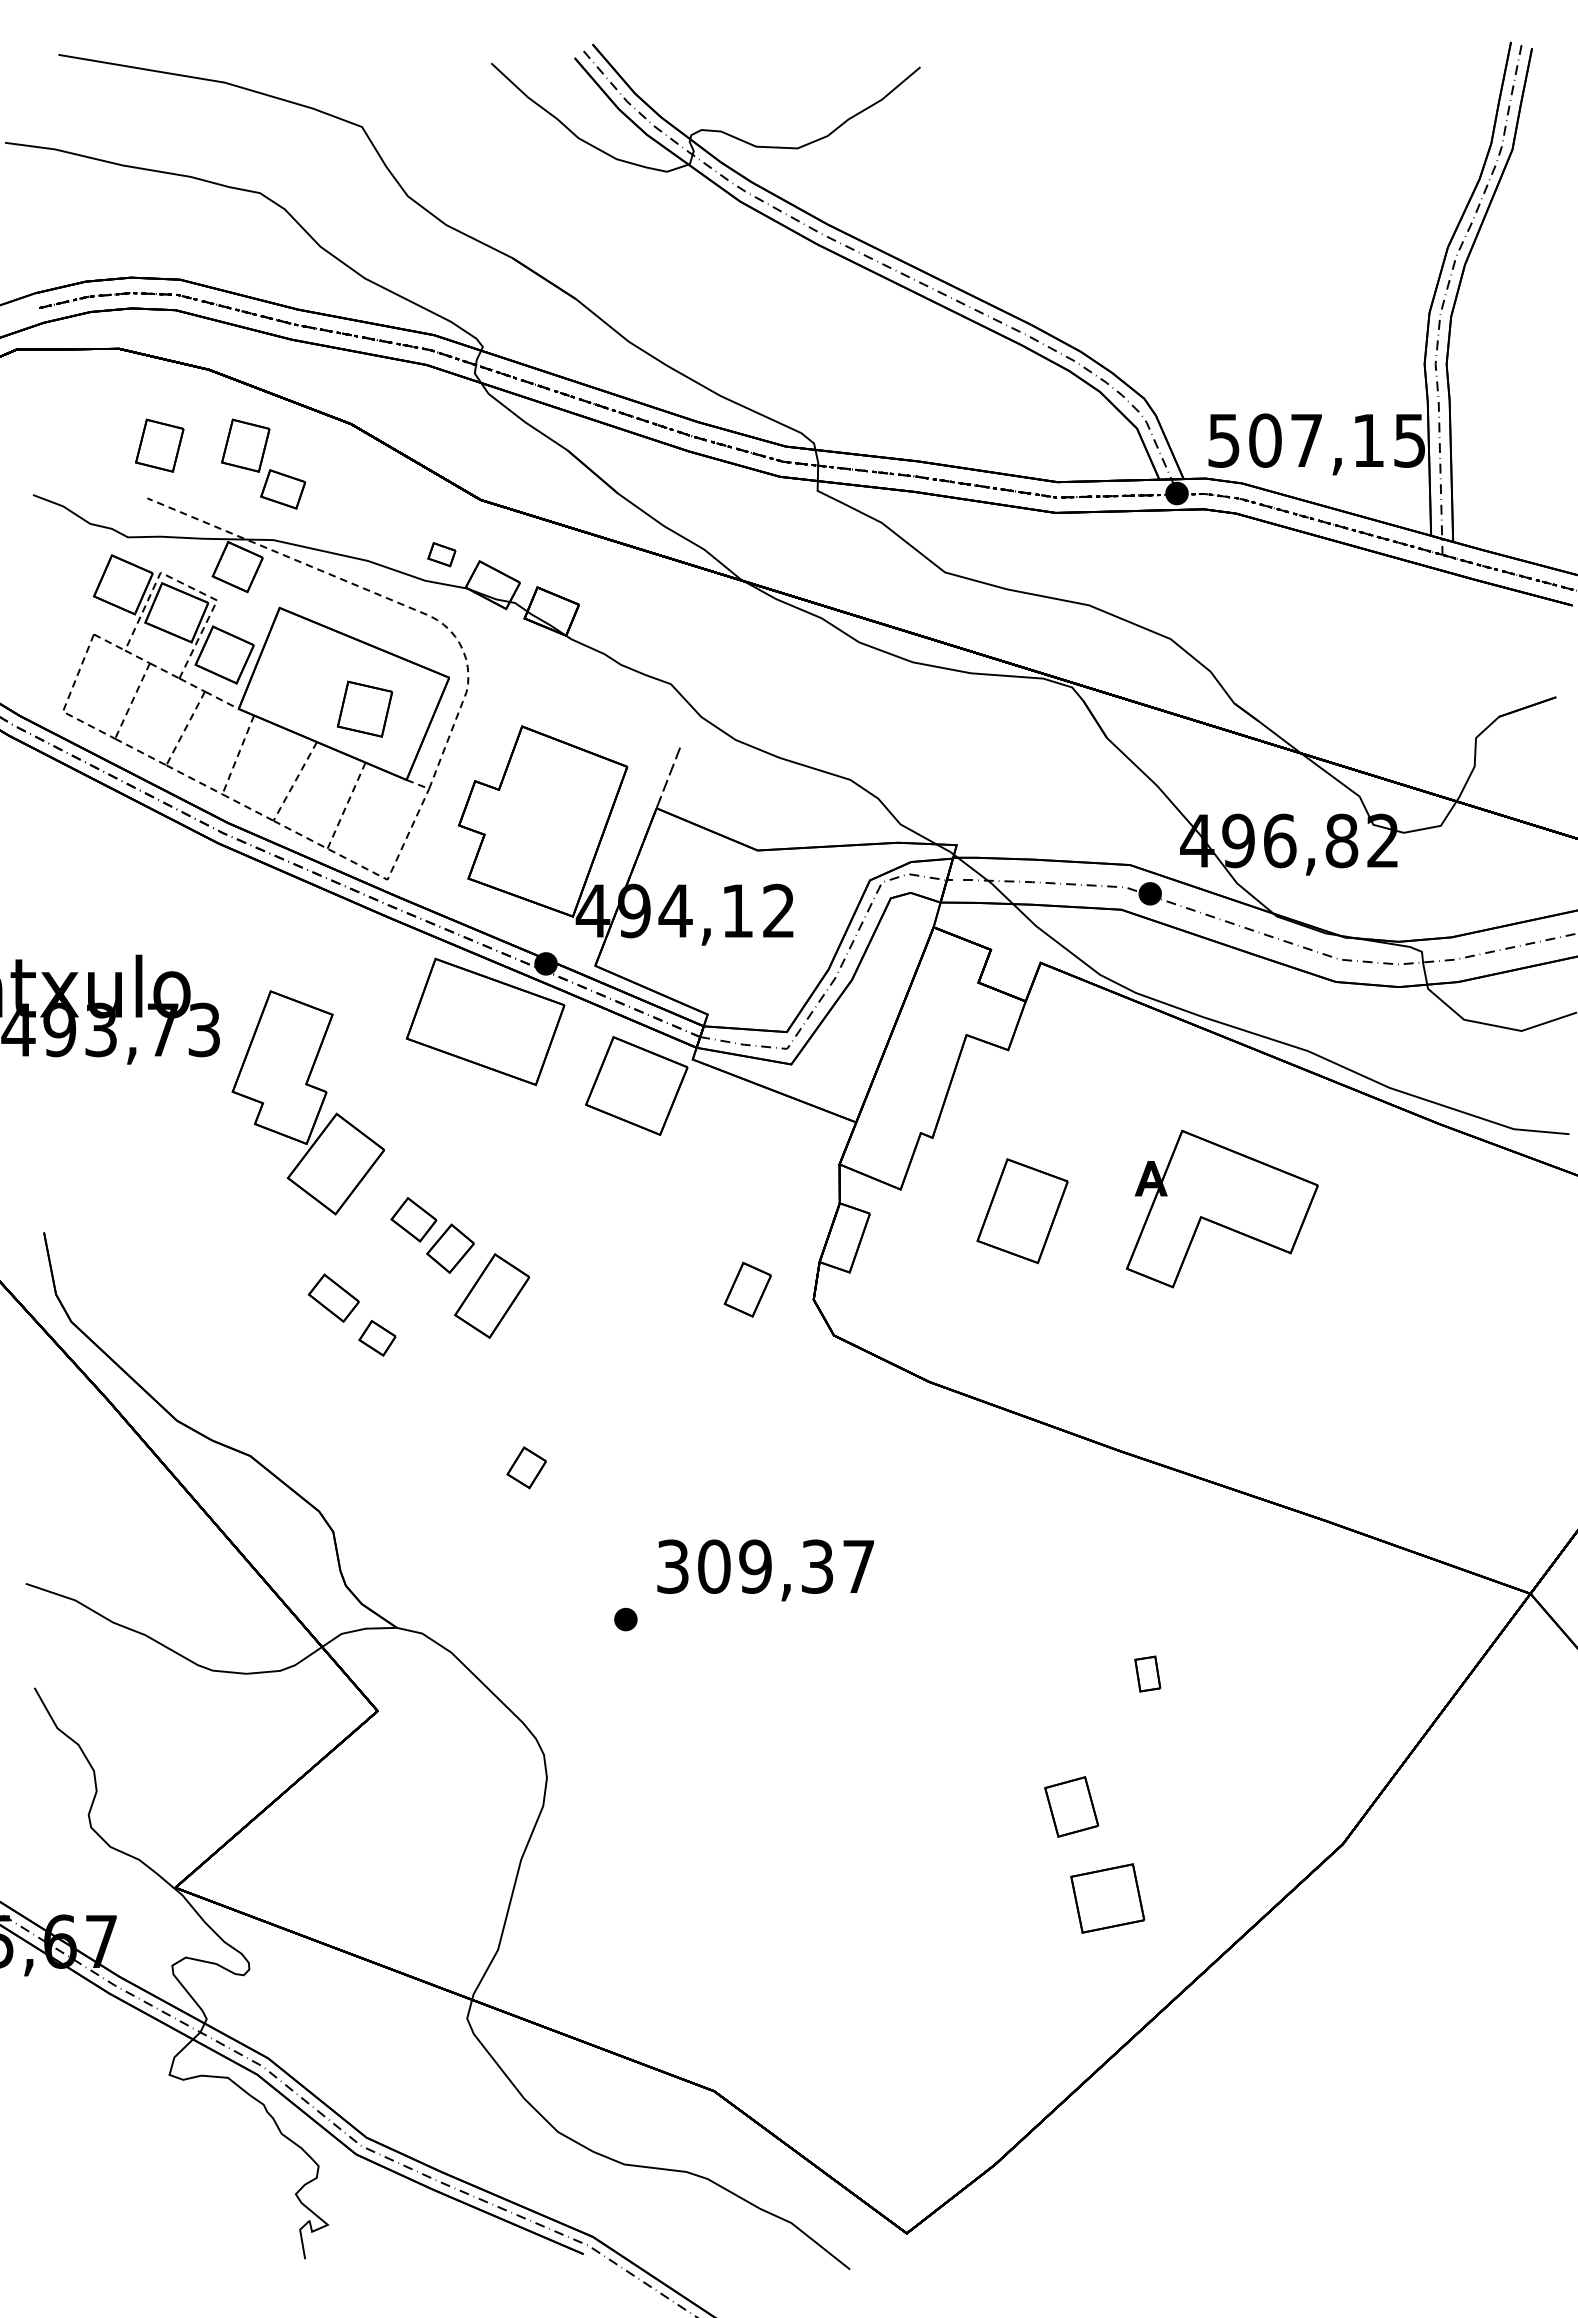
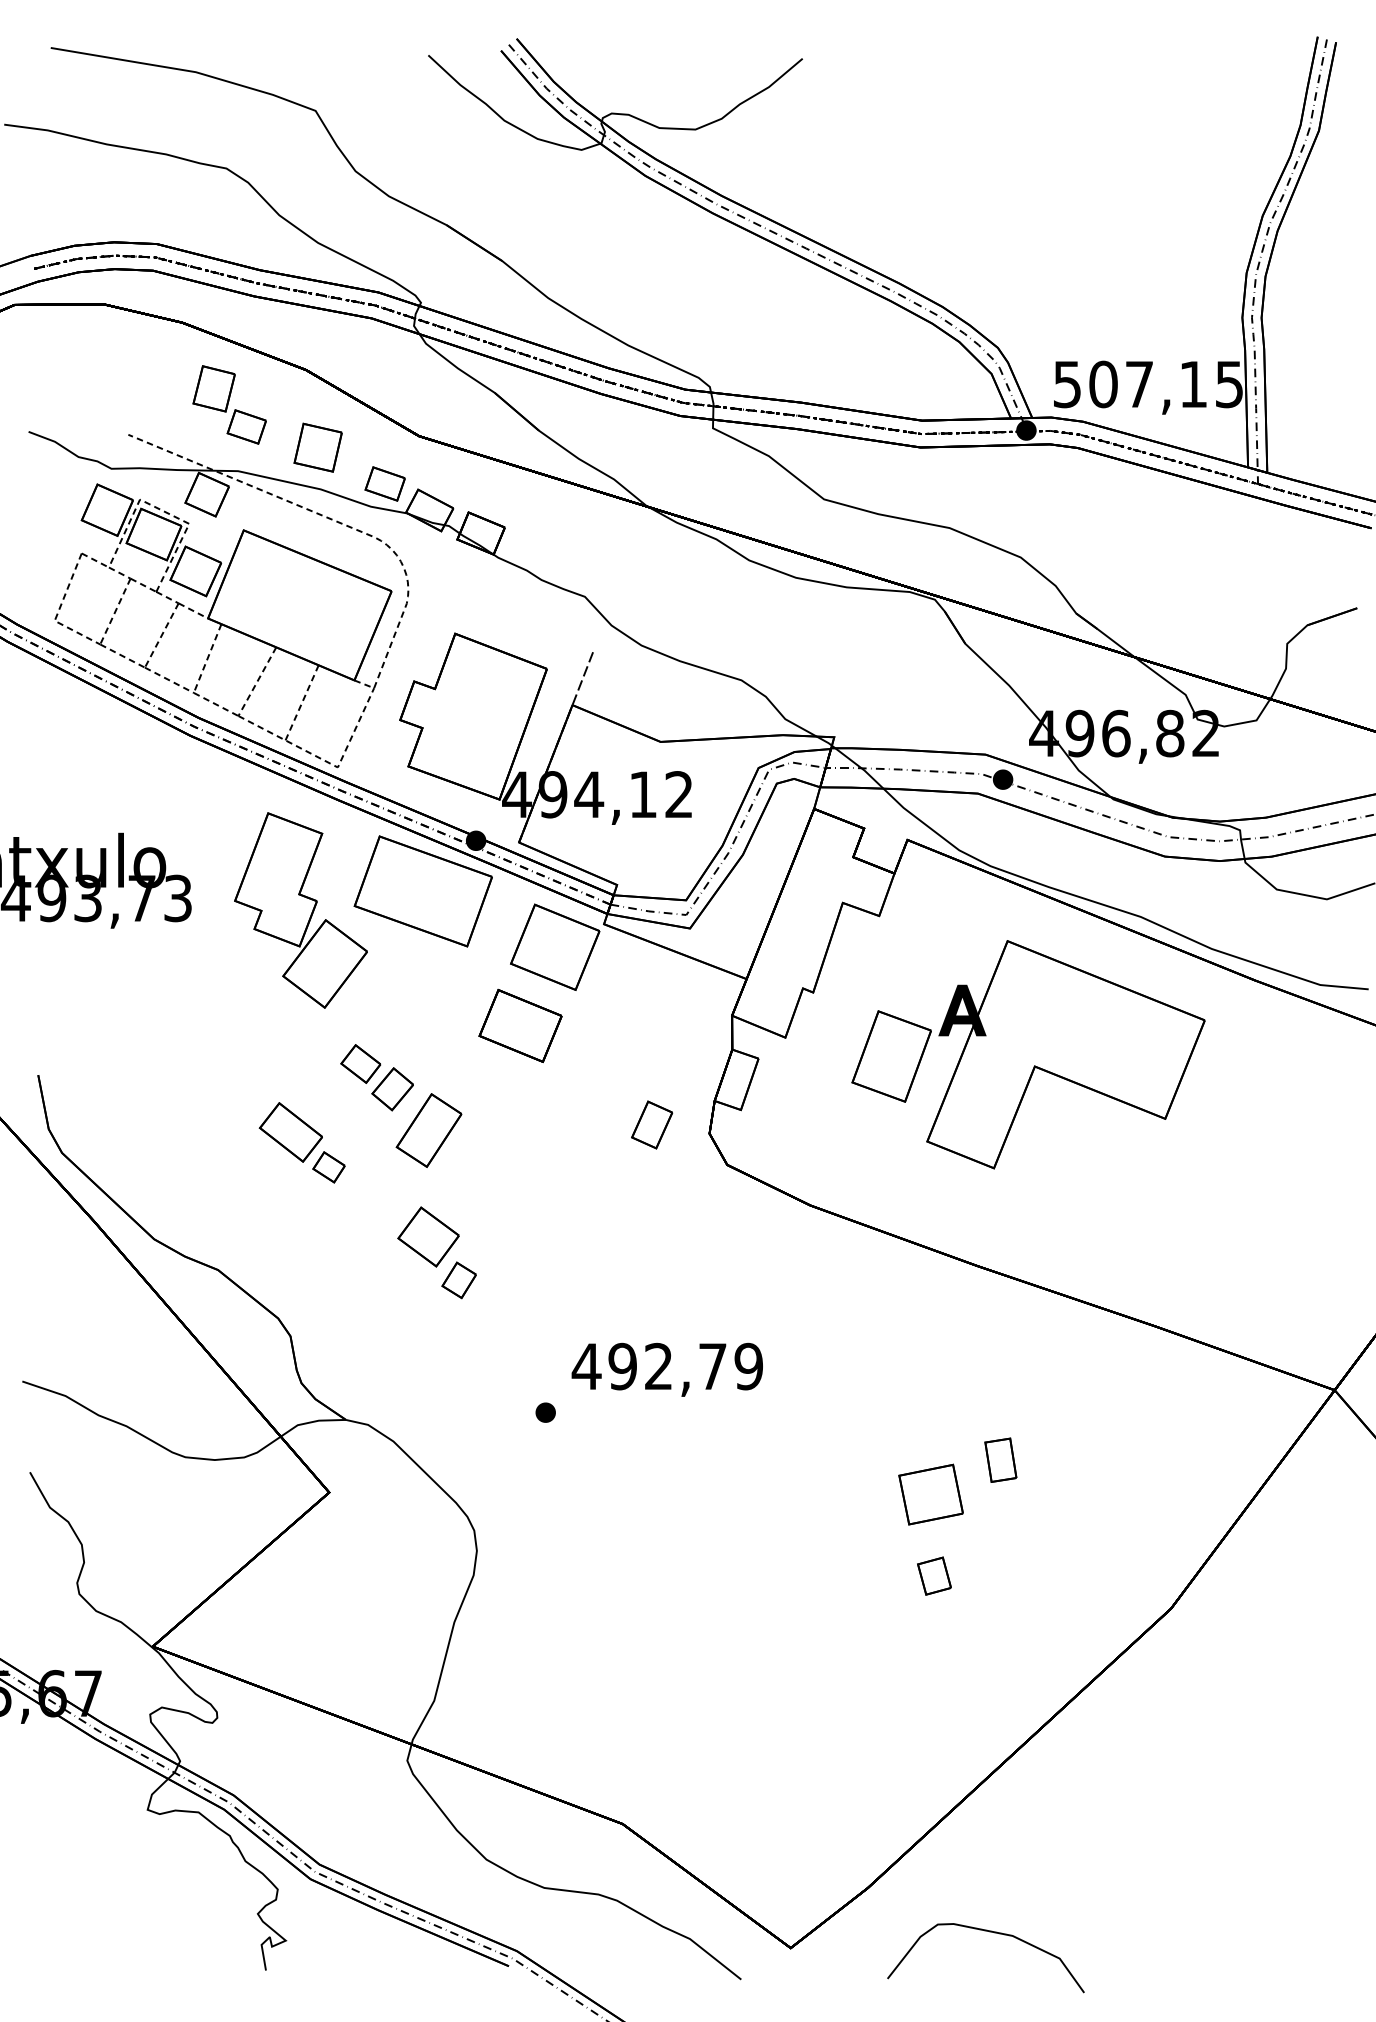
part: (159, 445) -> (138, 388), removed
part: (441, 554) -> (384, 483), size x1.67
part: (365, 708) -> (318, 447), moved
part: (307, 1102) -> (300, 910), moved
part: (597, 1175) -> (520, 1025), added
part: (1222, 1208) -> (1066, 1054), size x1.67
part: (333, 1297) -> (290, 1131), size x1.43
part: (491, 1417) -> (428, 1236), added
text: (764, 1566) -> (666, 1366), 309,37 -> 492,79
part: (1147, 1673) -> (1000, 1459), size x1.43
part: (1071, 1806) -> (934, 1575), size x0.71
part: (1107, 1898) -> (930, 1494), moved
curve: (1135, 2215) -> (990, 1932), added

